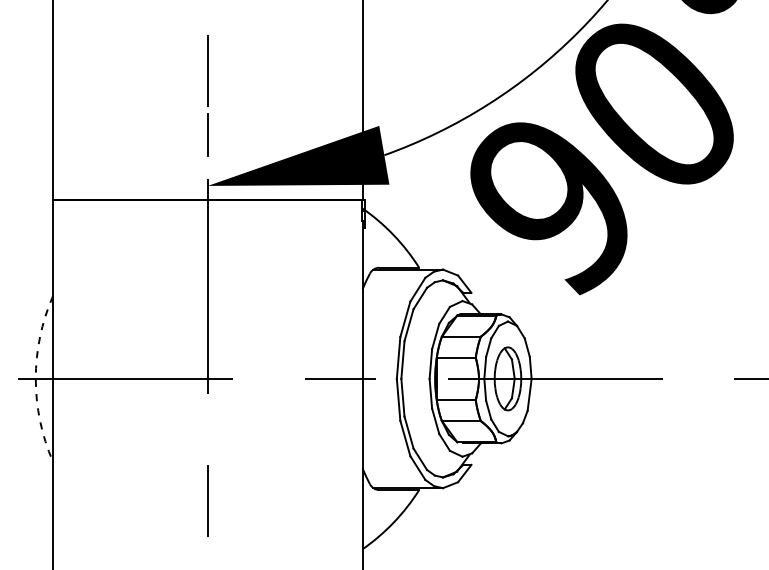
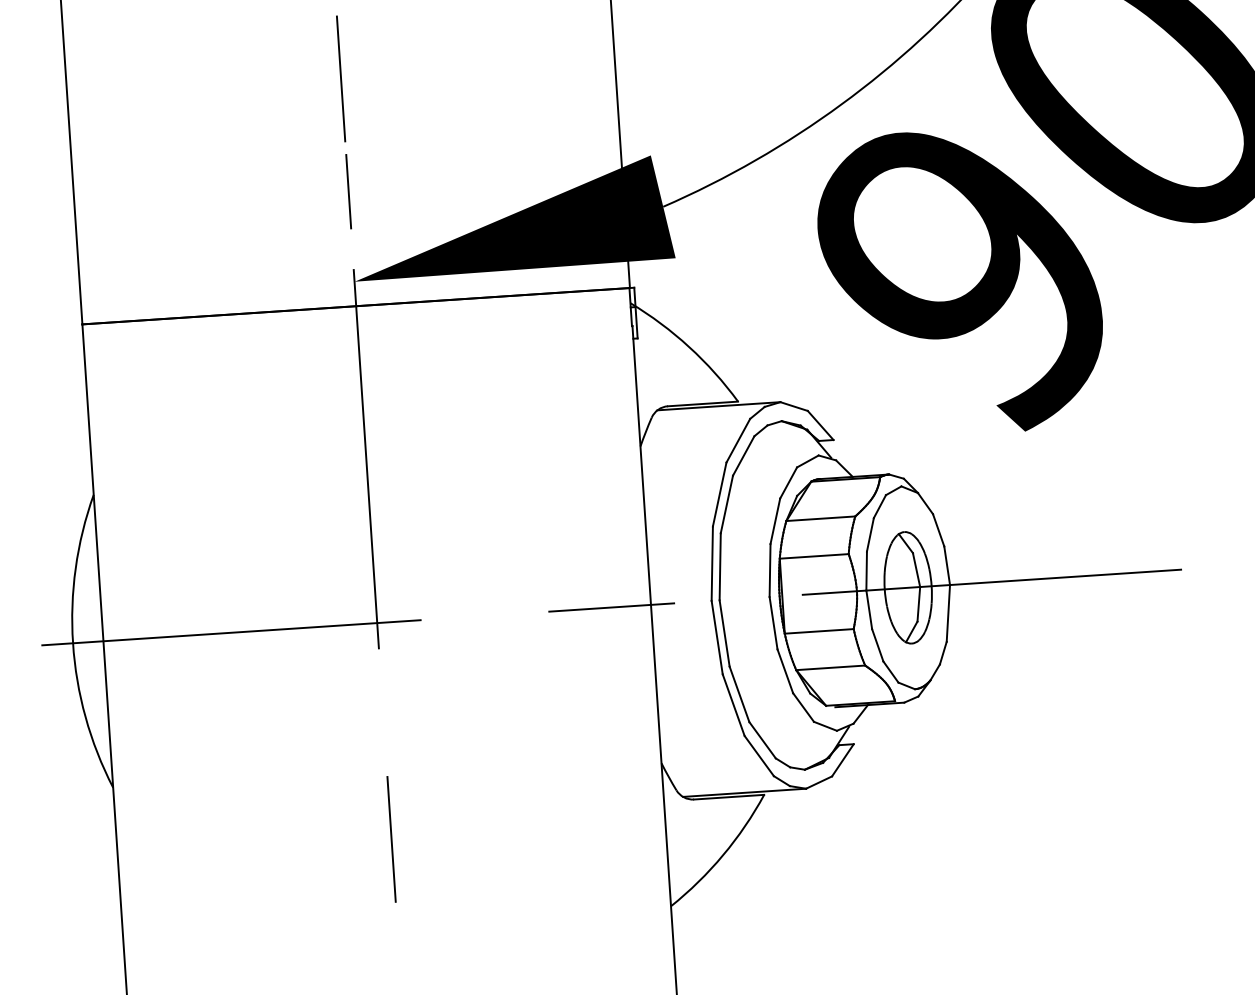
arc: (35, 378) -> (72, 642), dashed -> solid

